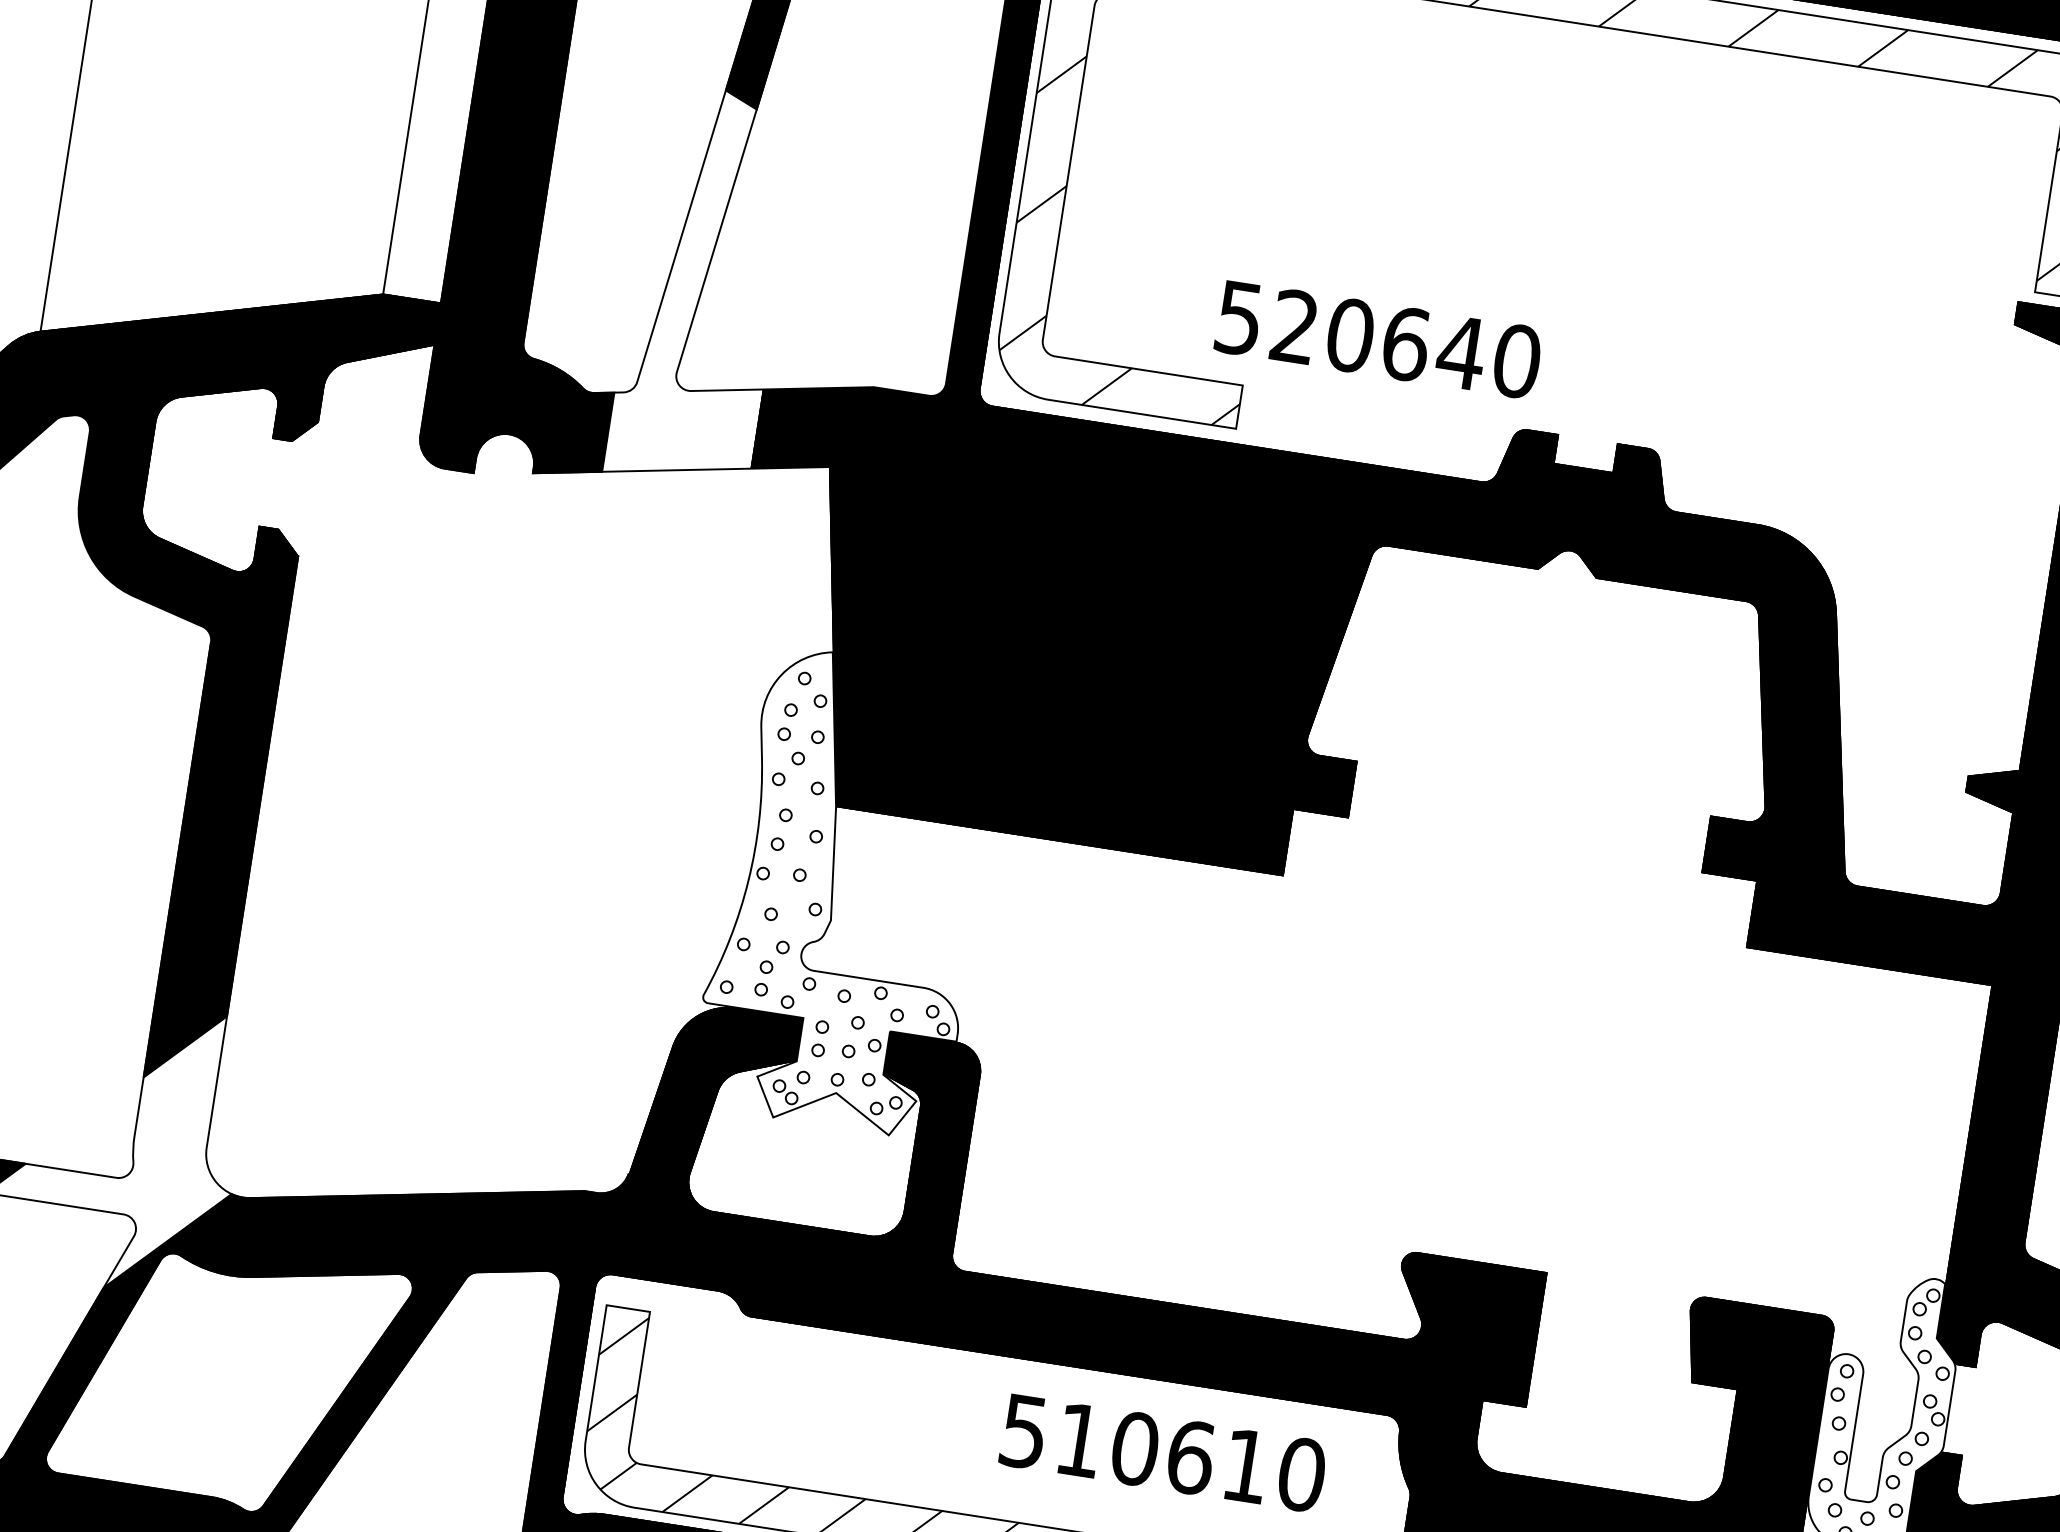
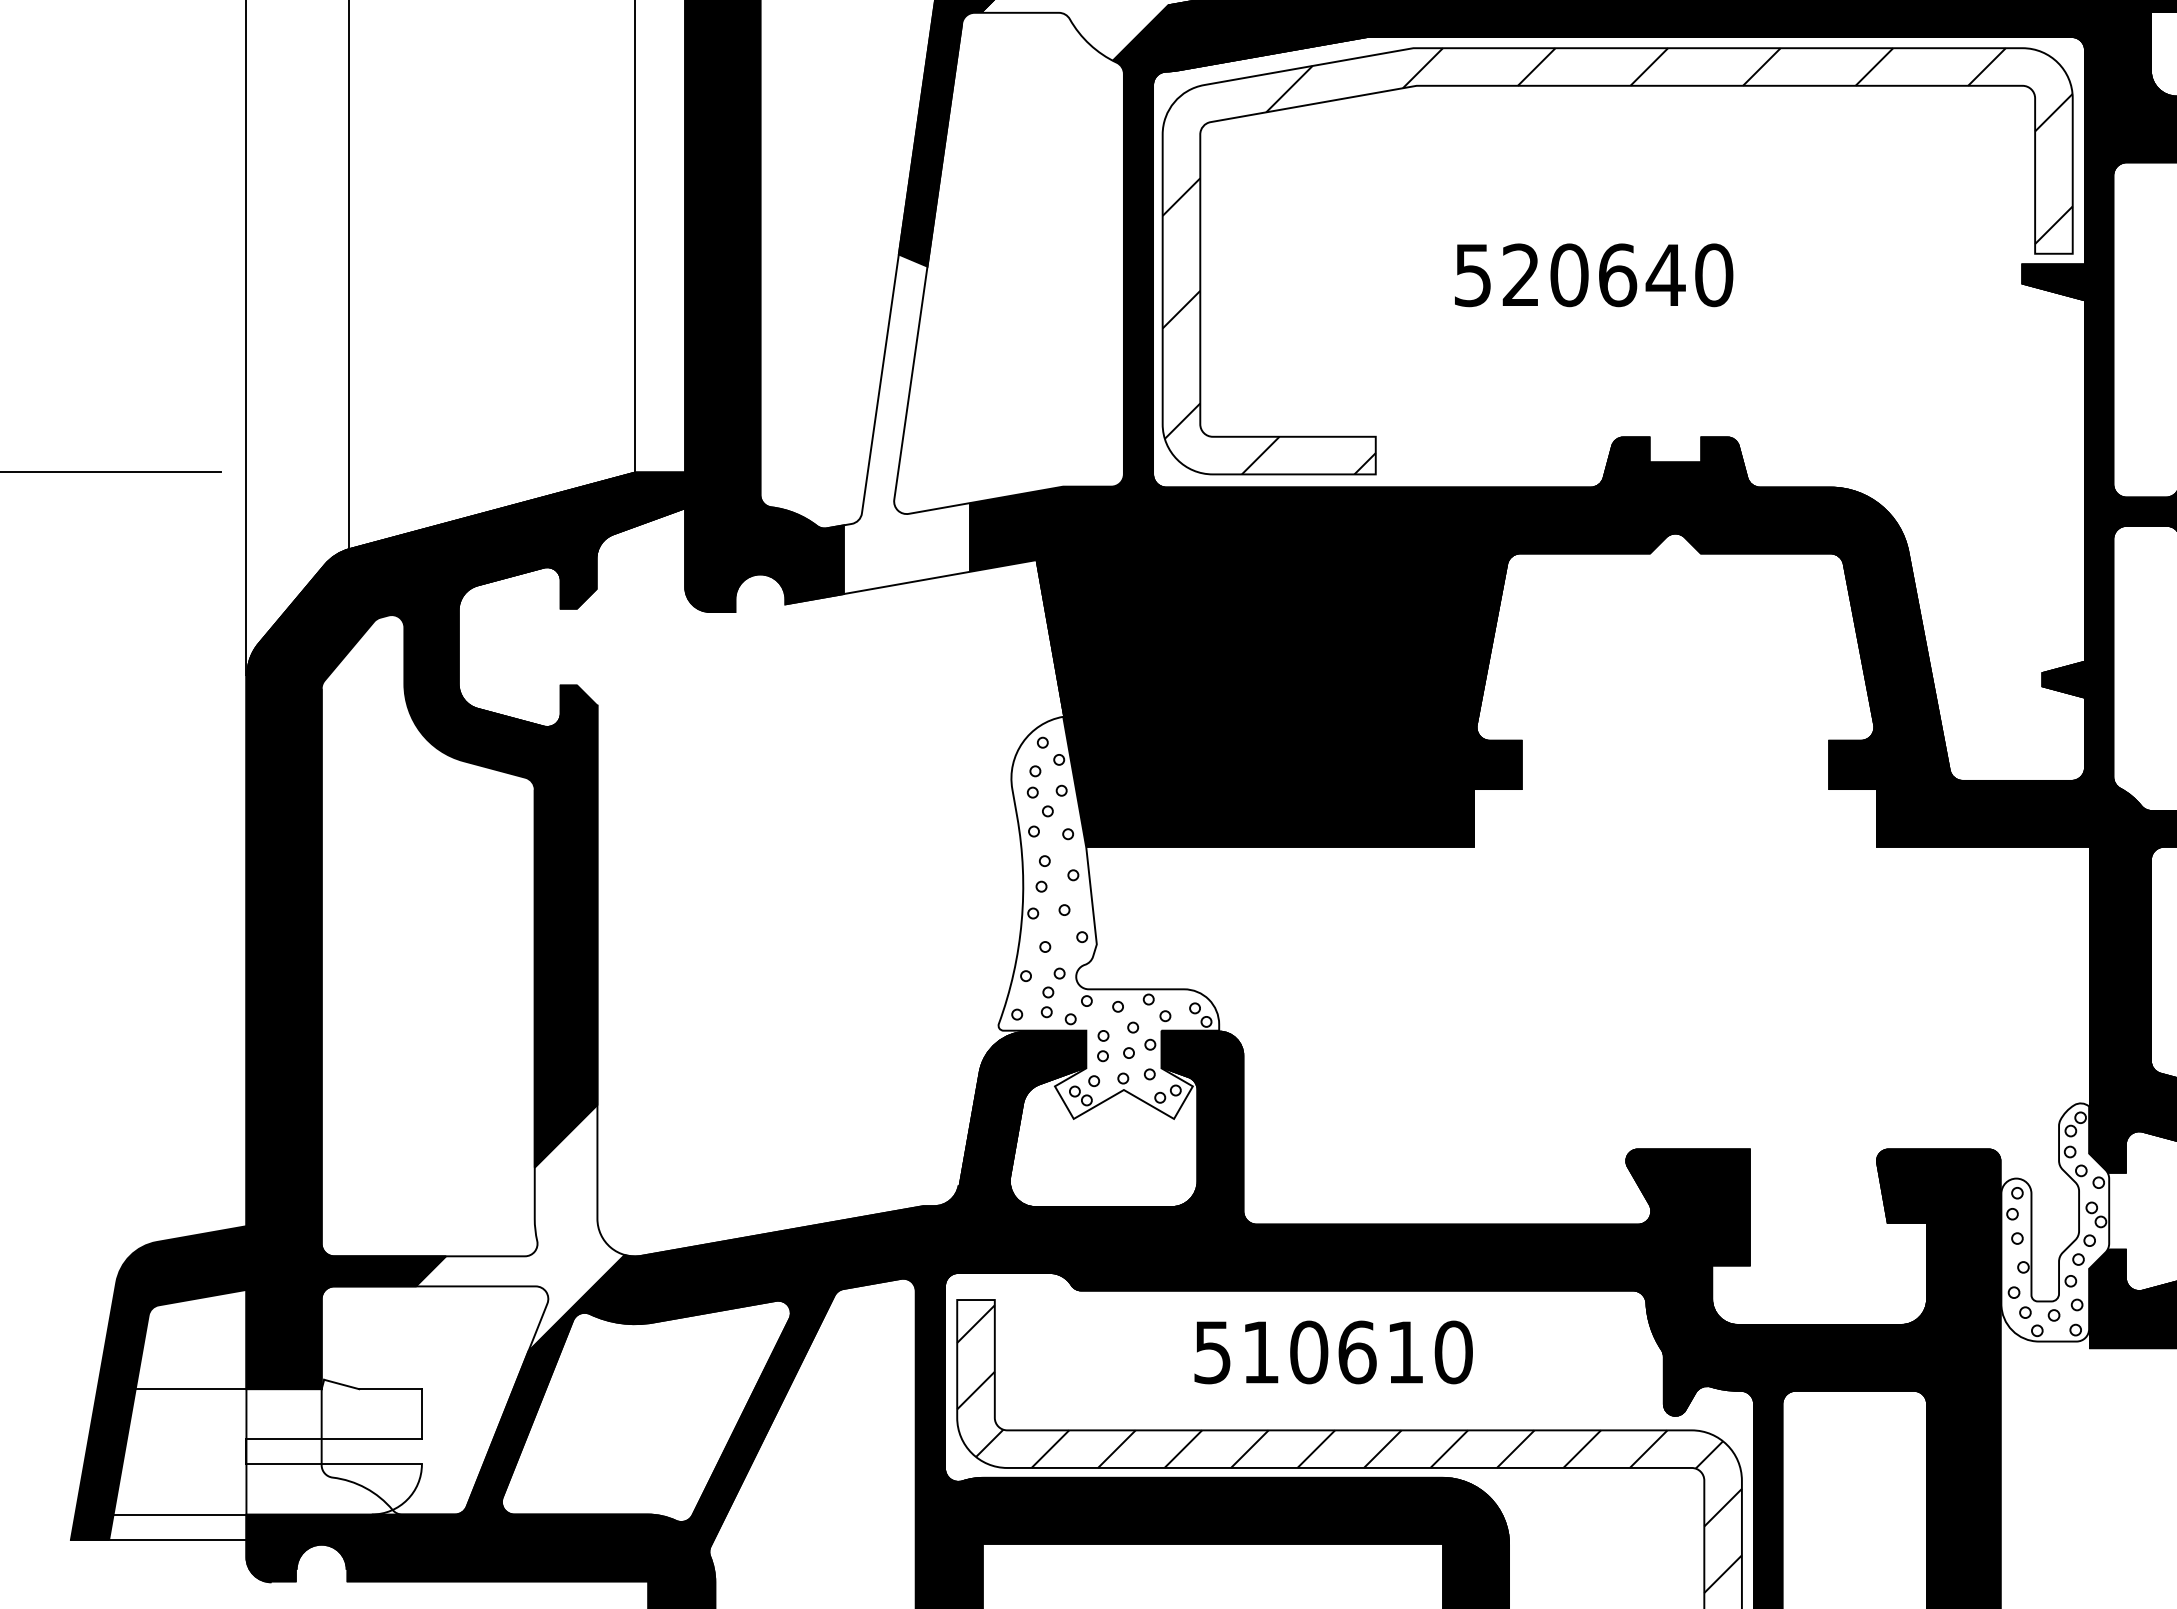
text: (1379, 340) -> (1594, 275), moved
text: (1163, 1453) -> (1333, 1352), moved

